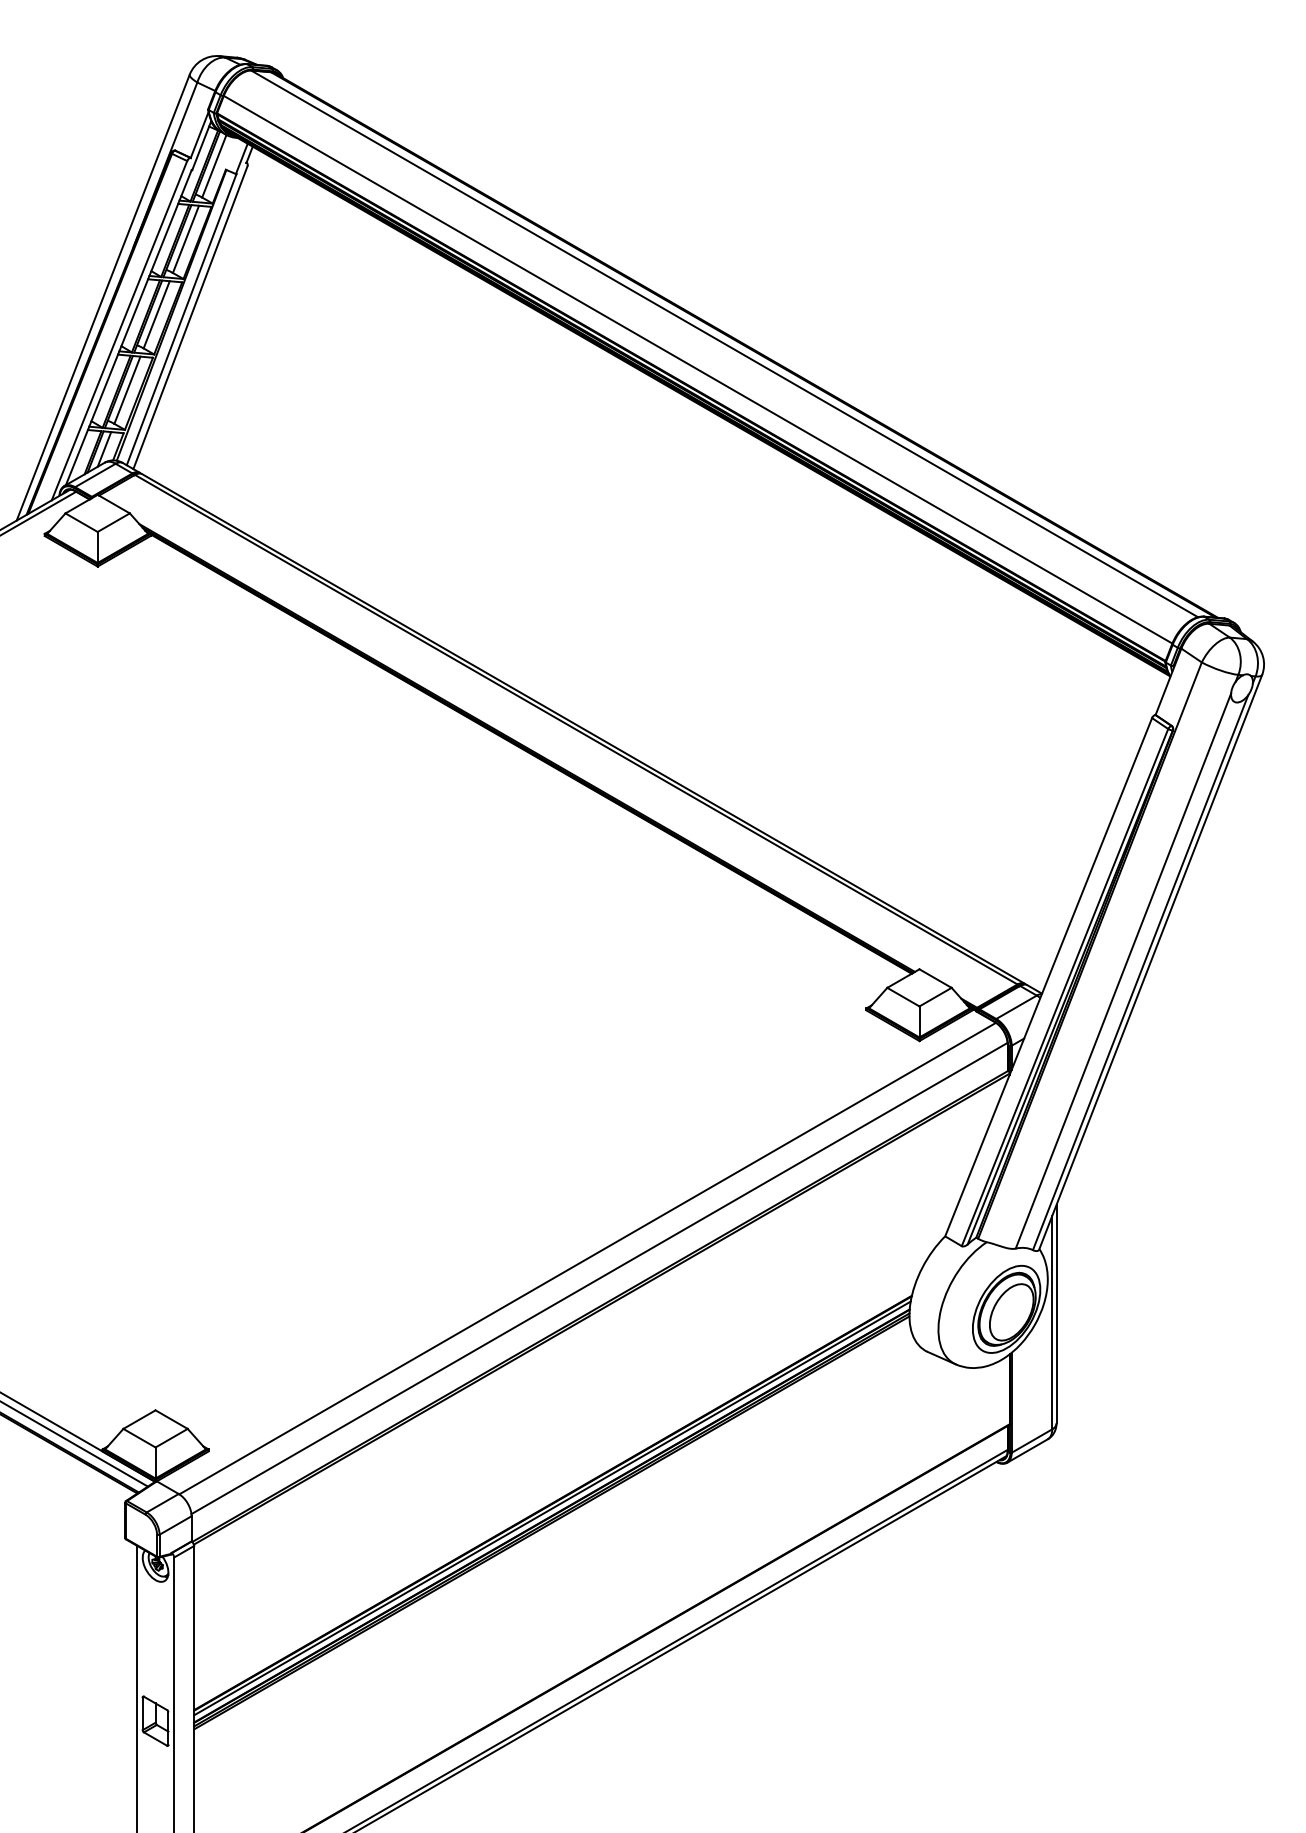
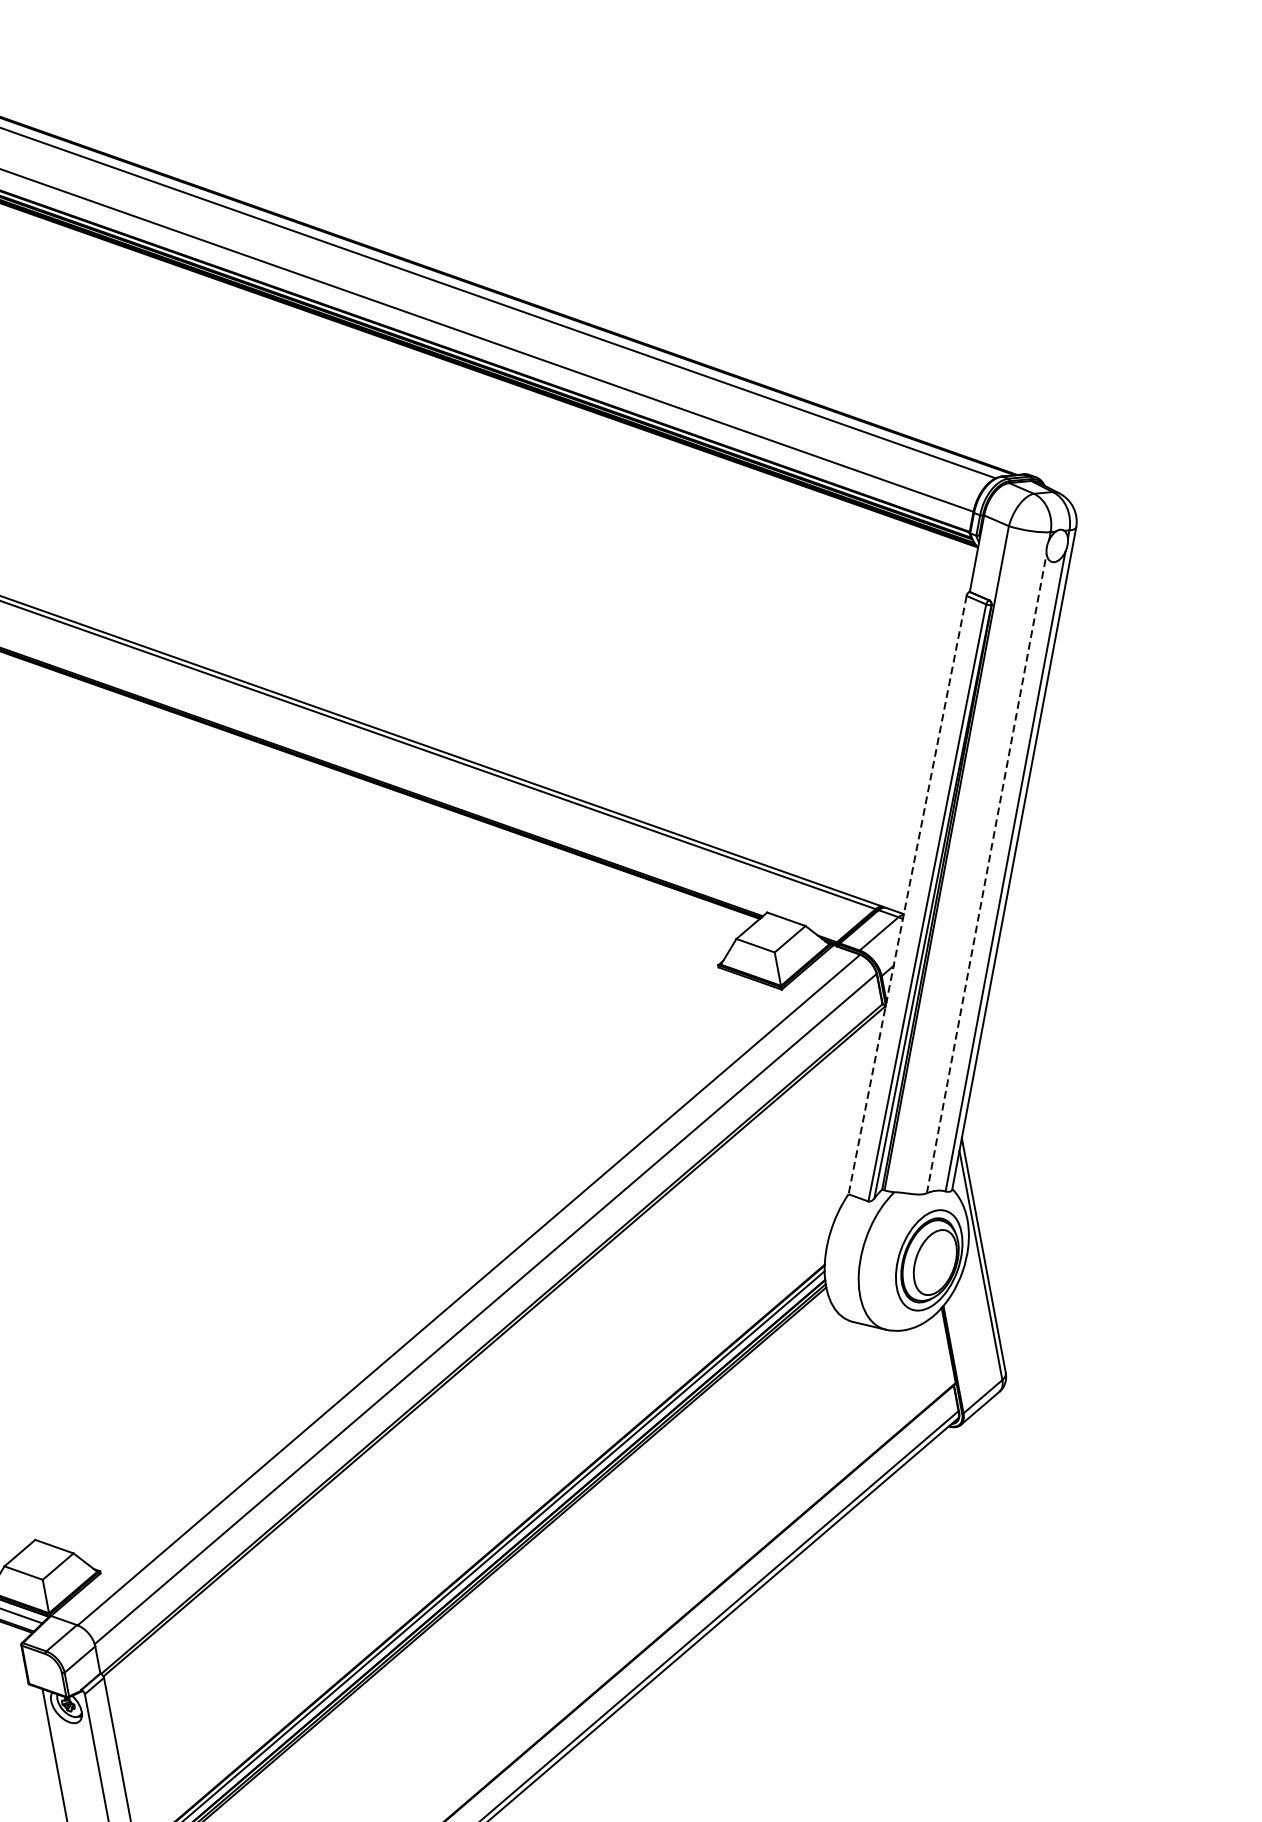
line: (1123, 971) -> (986, 873), solid -> dashed
line: (1048, 977) -> (907, 895), solid -> dashed

